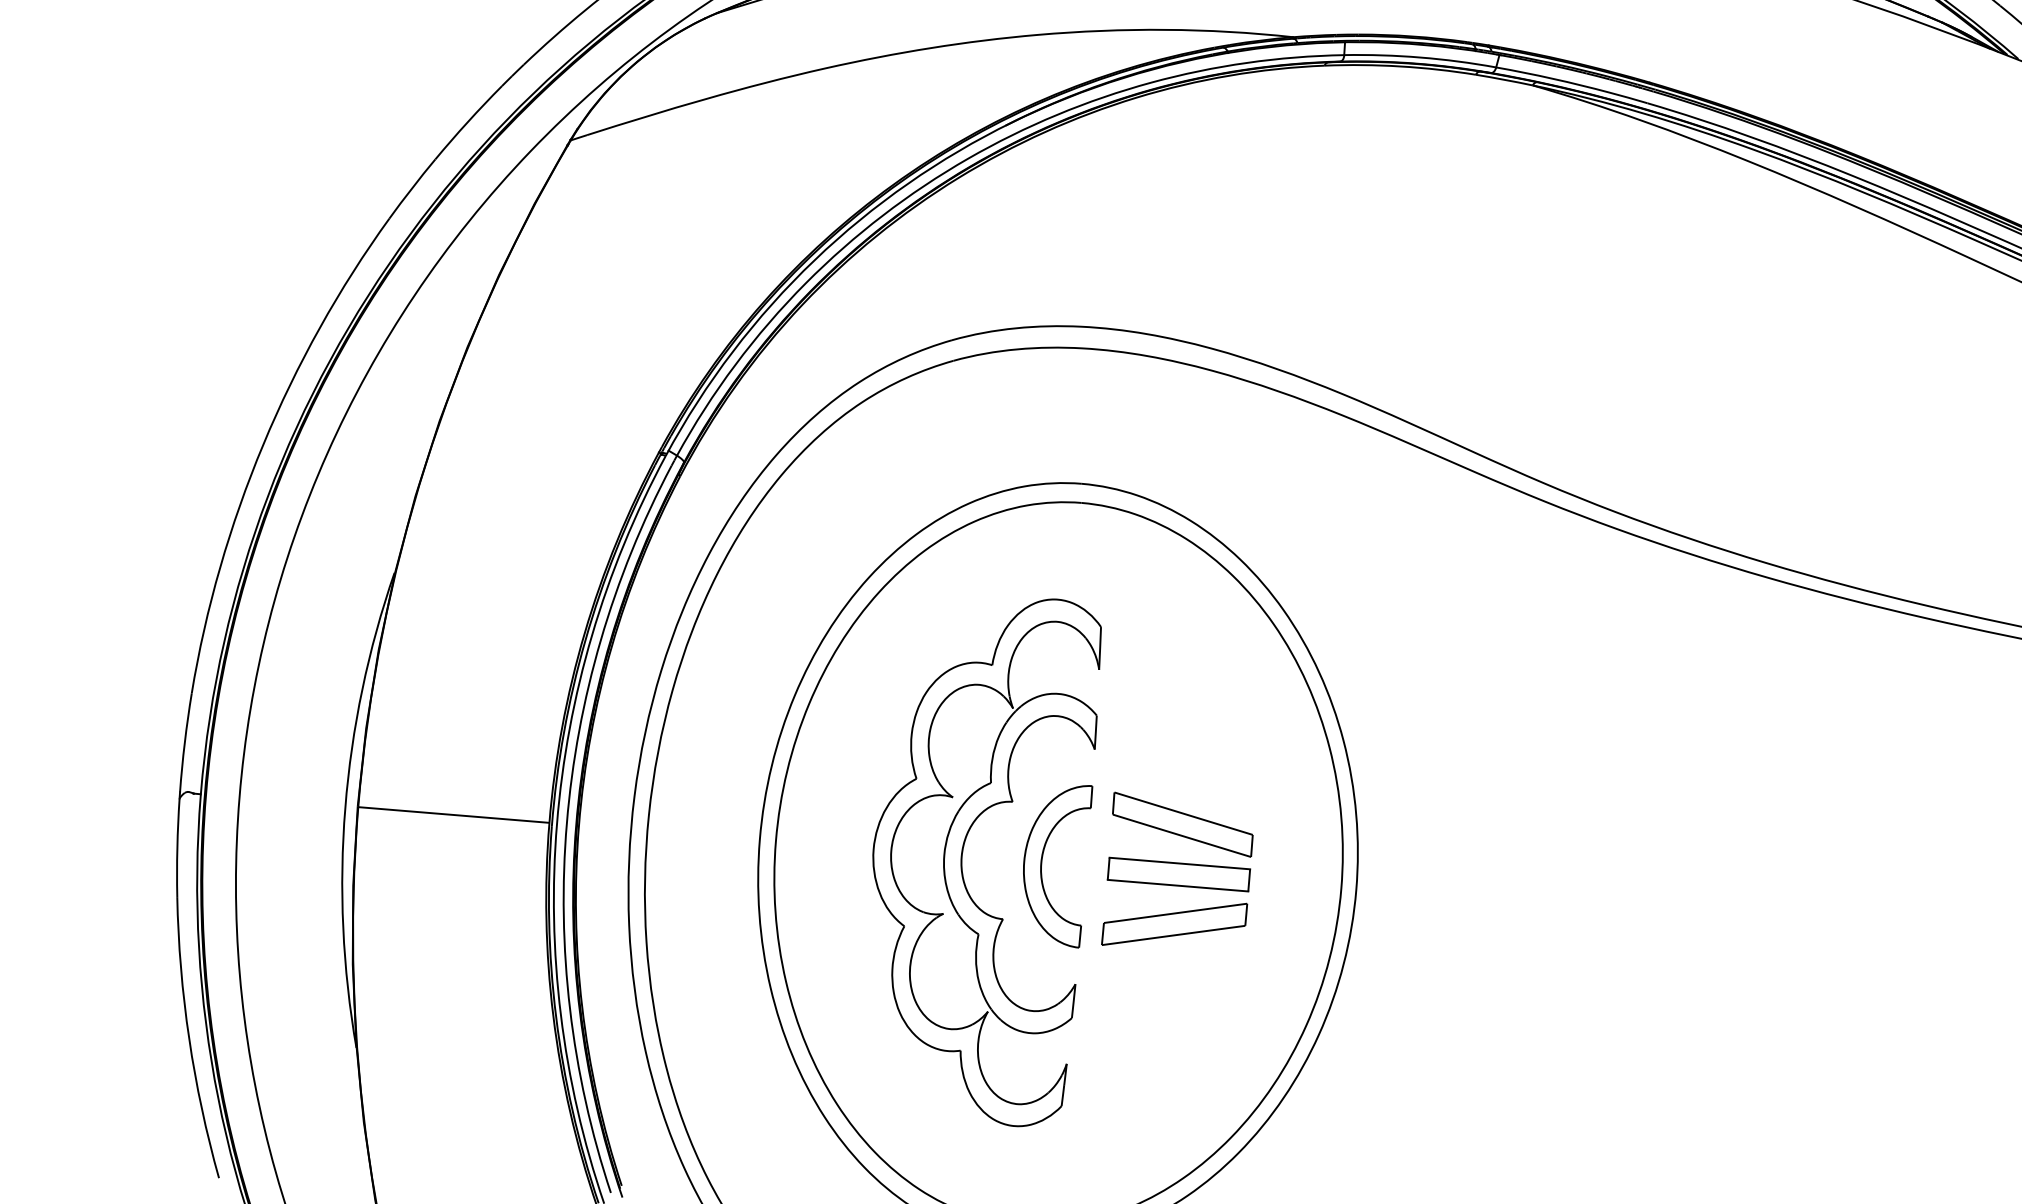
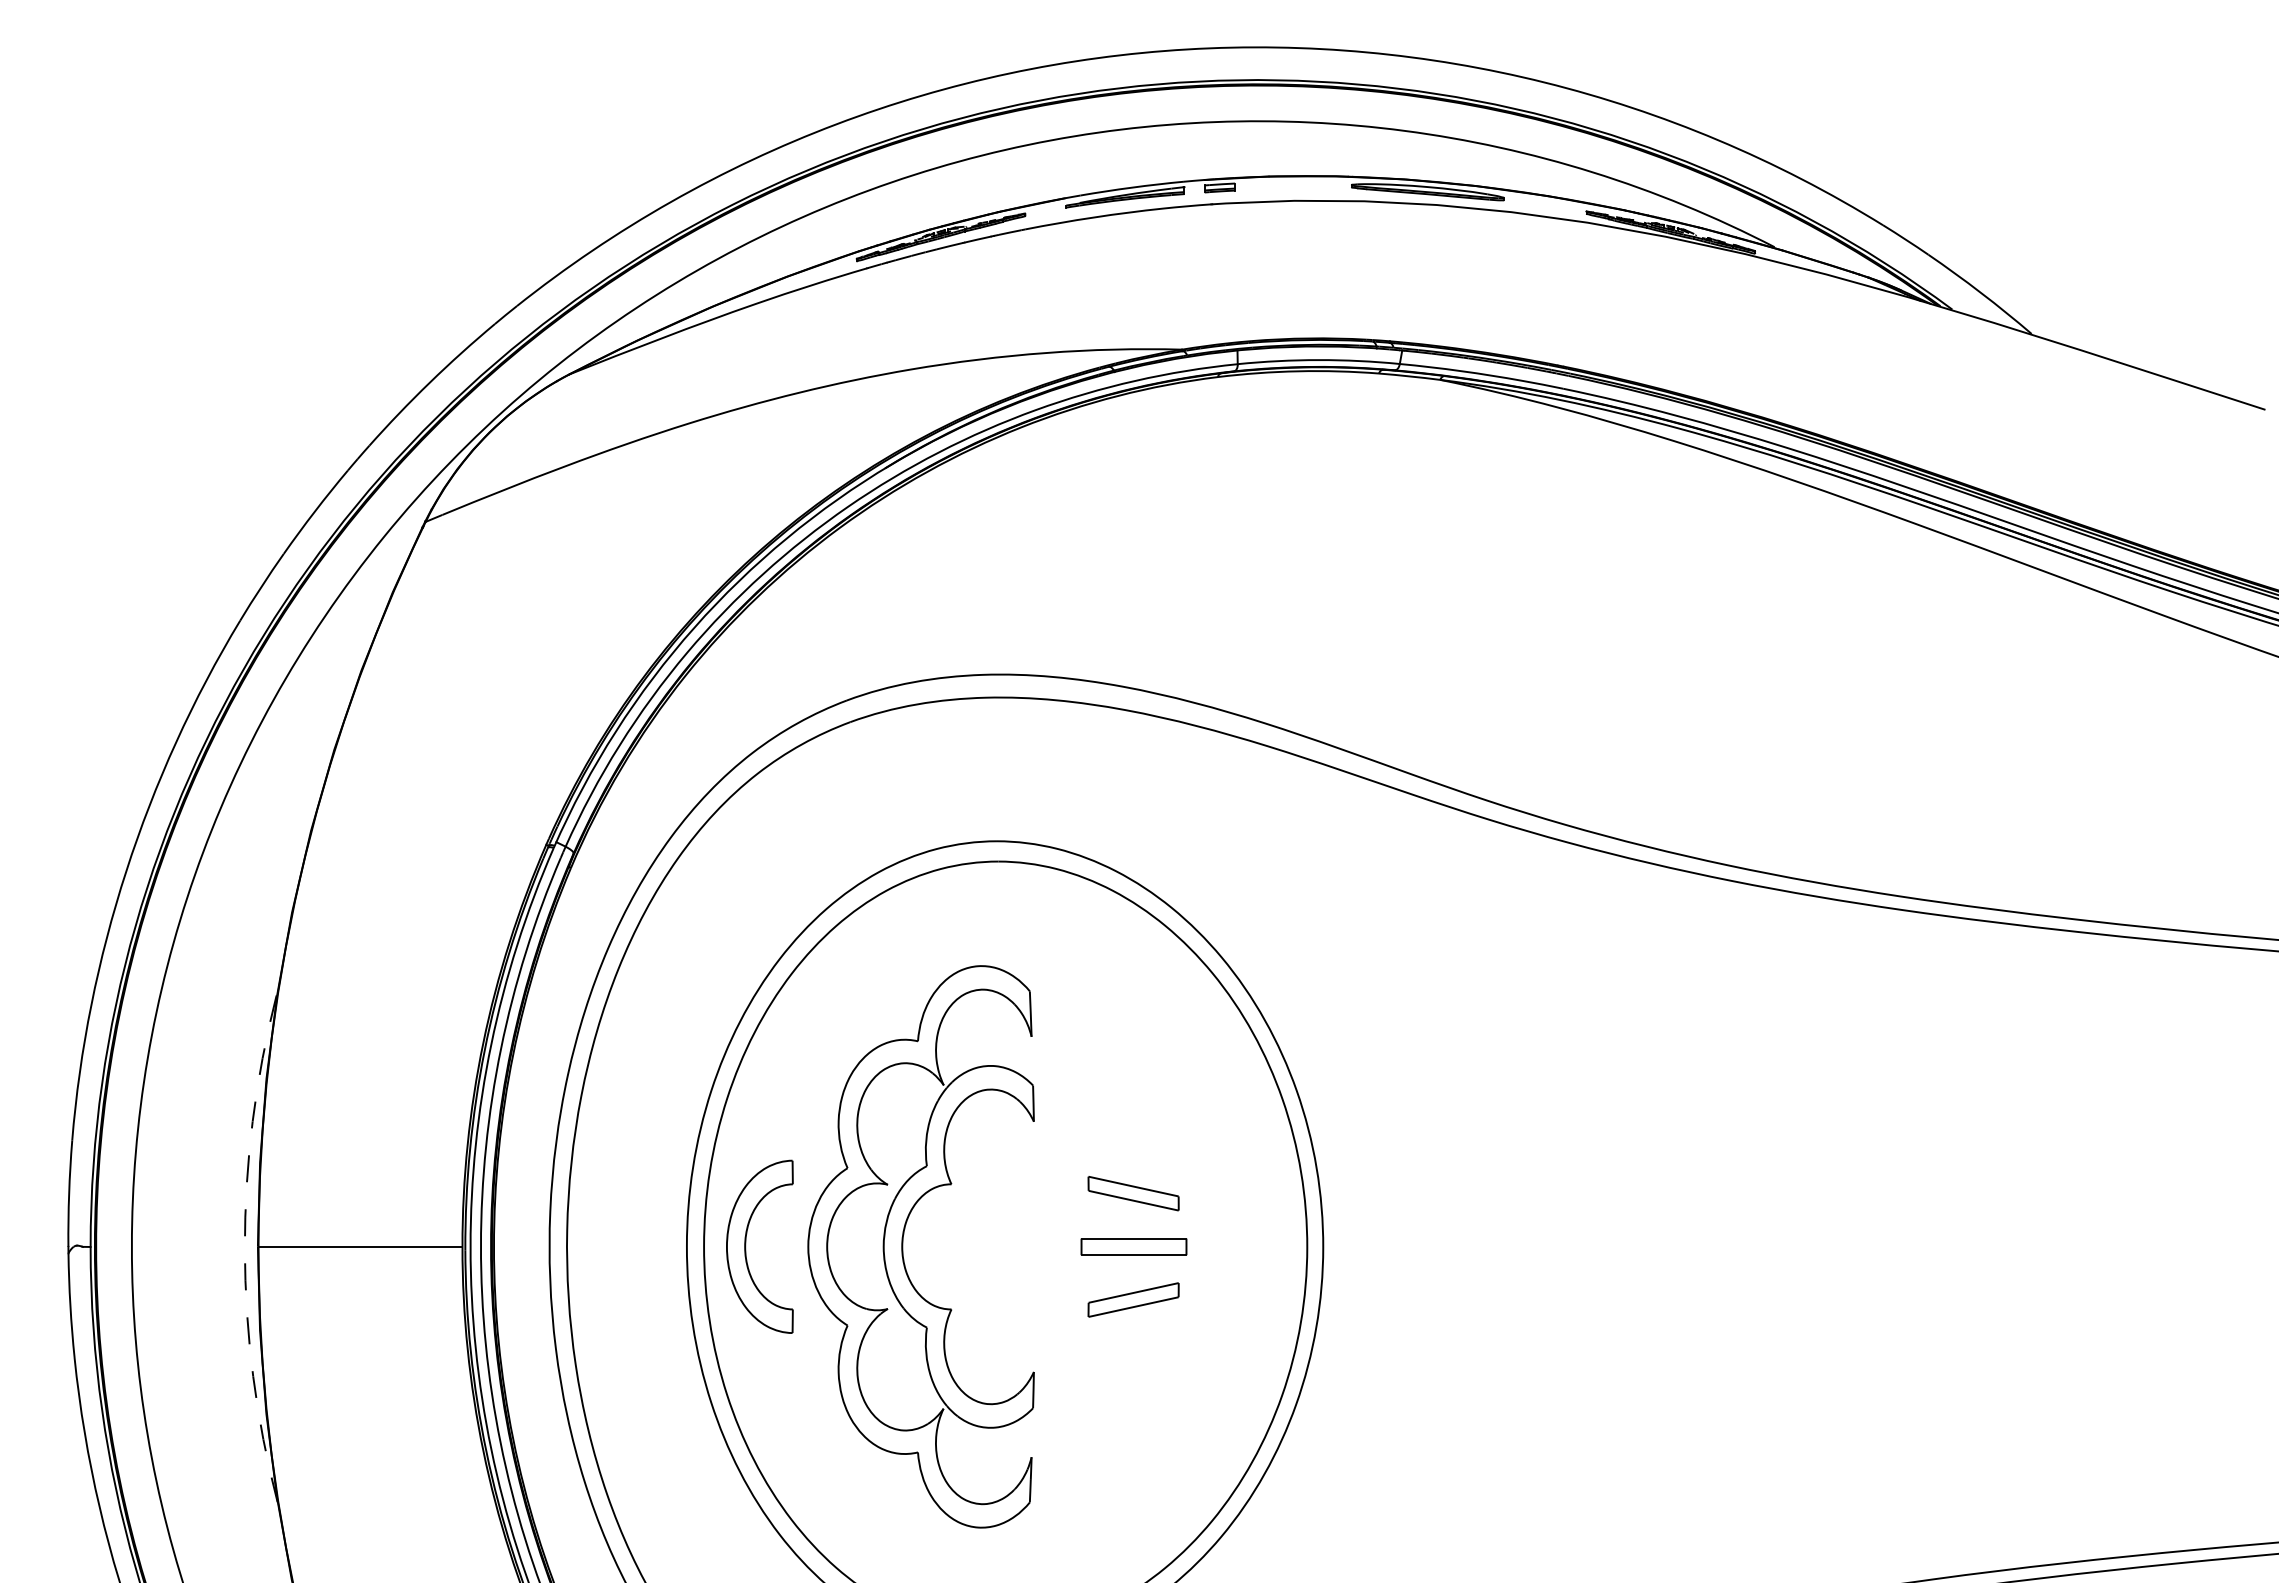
arc: (344, 807) -> (244, 1248), solid -> dashed
part: (1182, 824) -> (1133, 1193), size x0.6
part: (1042, 863) -> (746, 1246), moved
part: (1178, 874) -> (1133, 1246), size x0.7
part: (1174, 923) -> (1133, 1299), size x0.6

